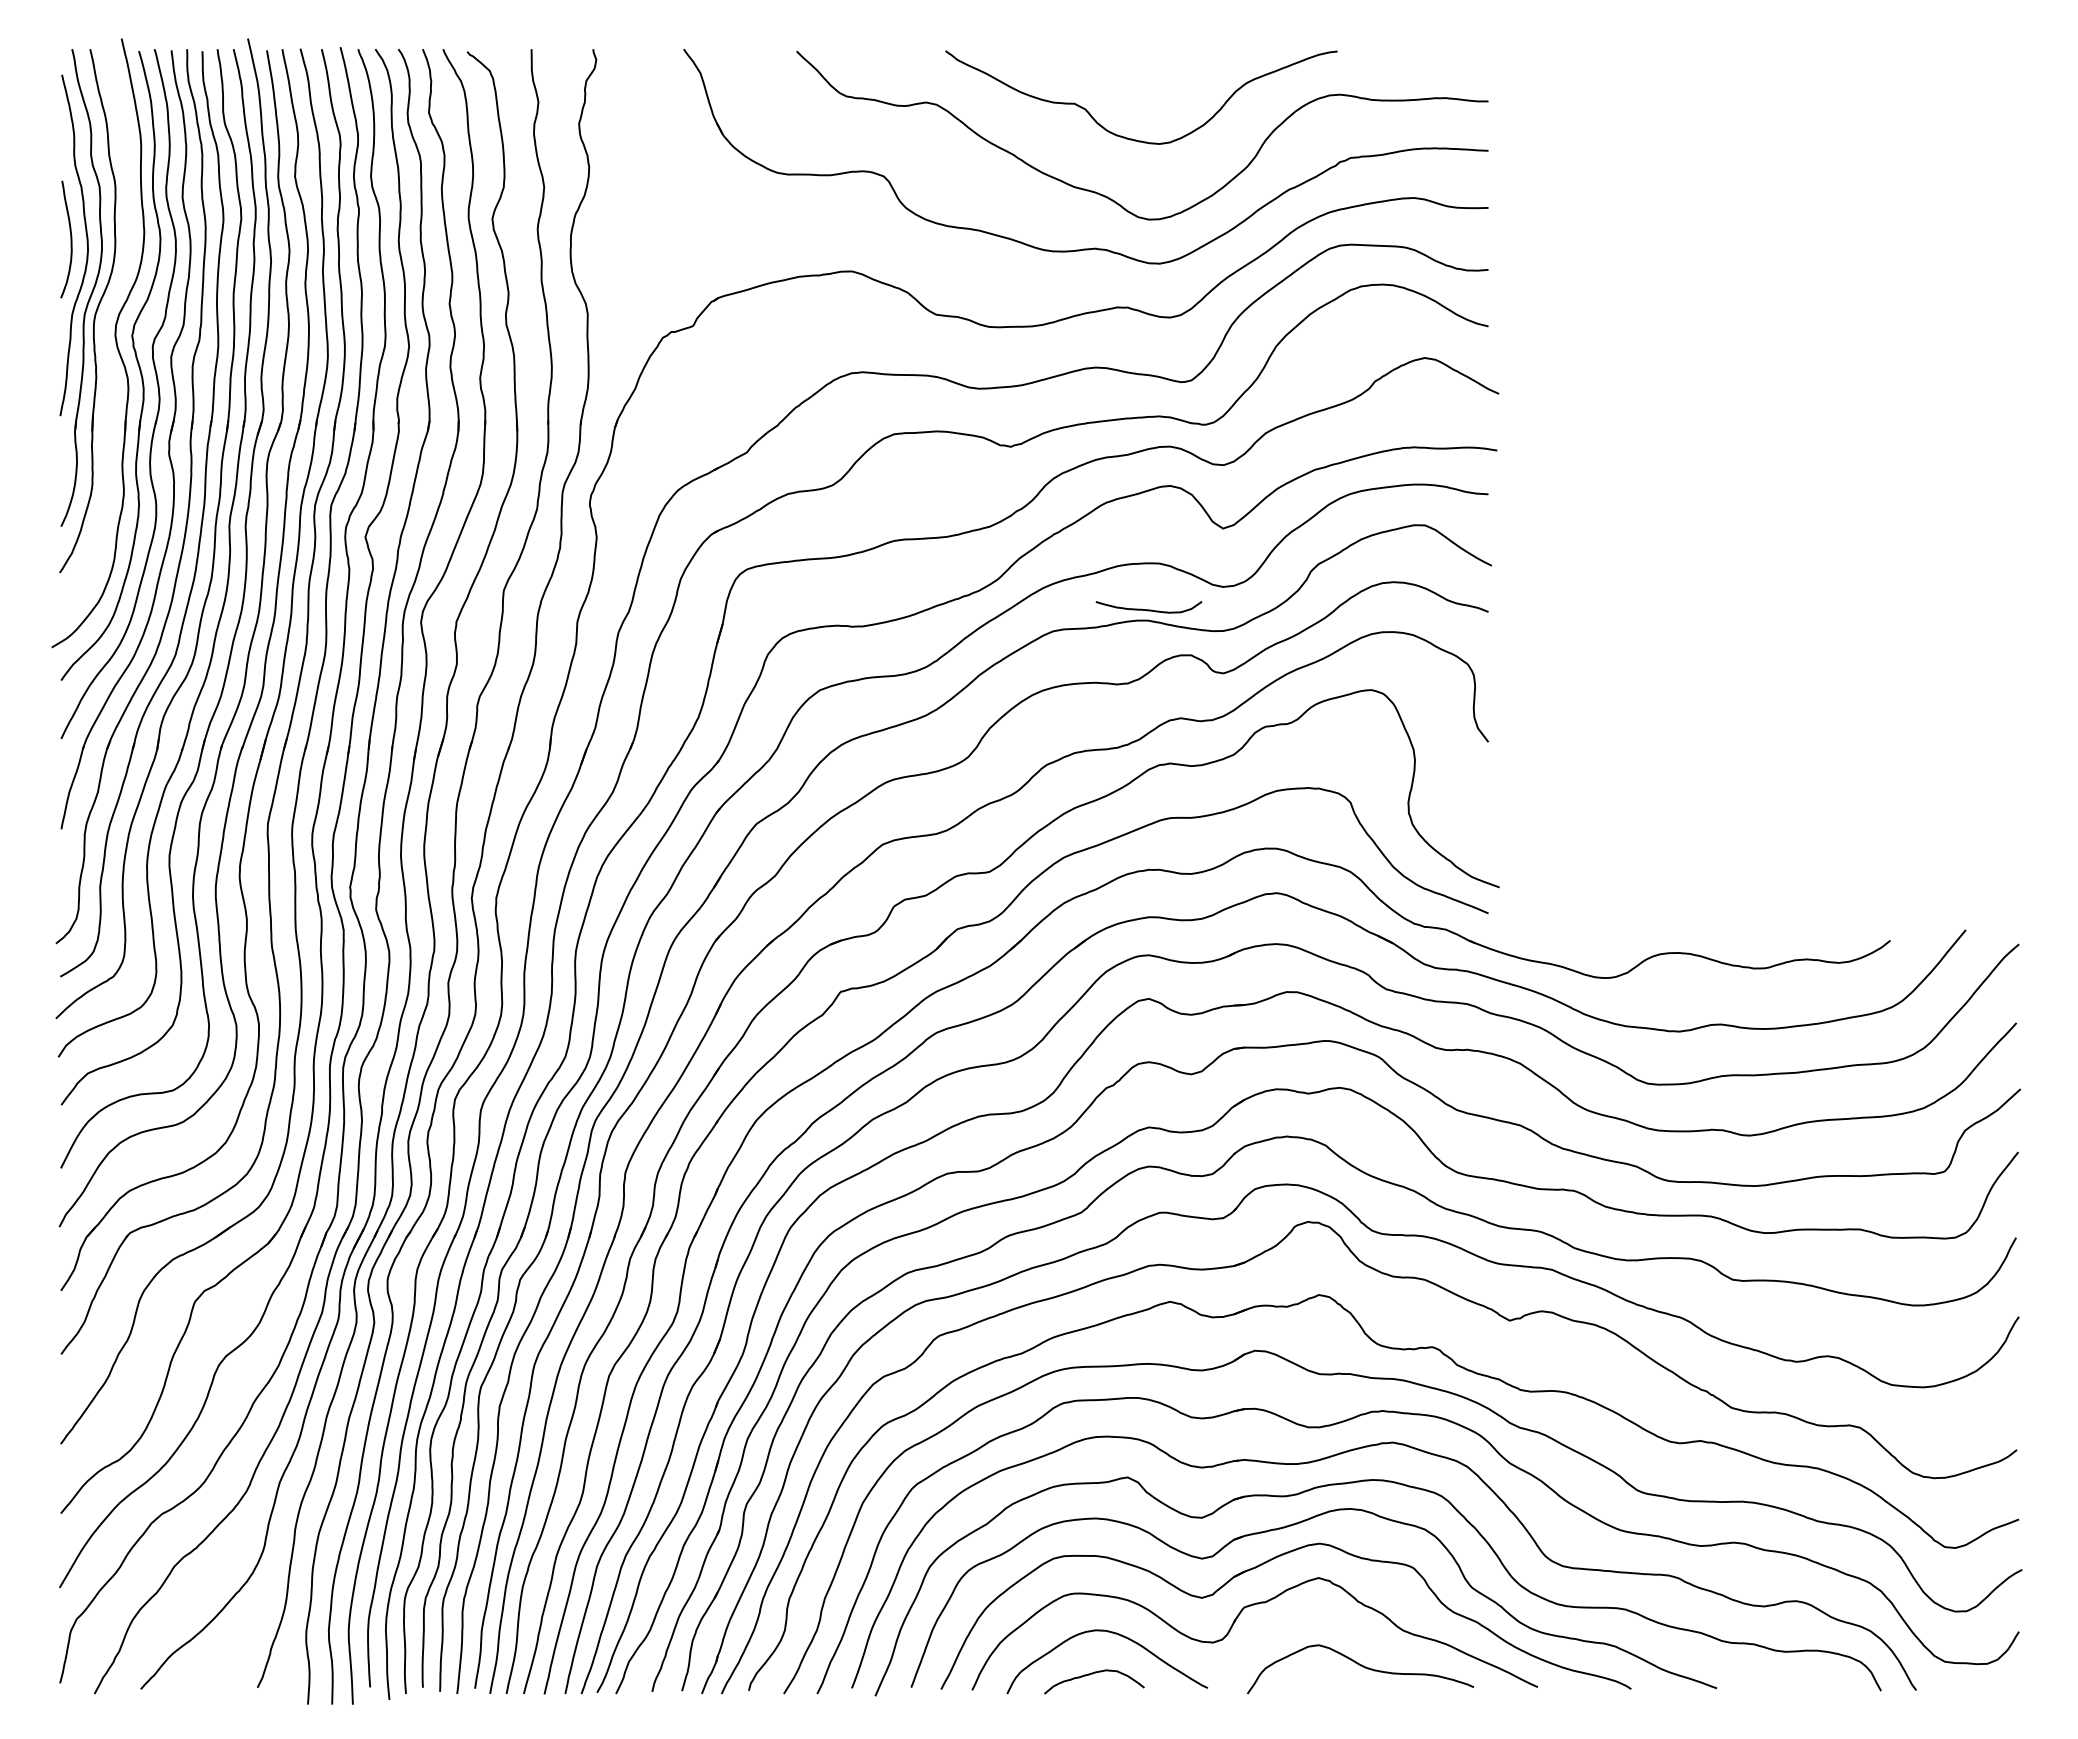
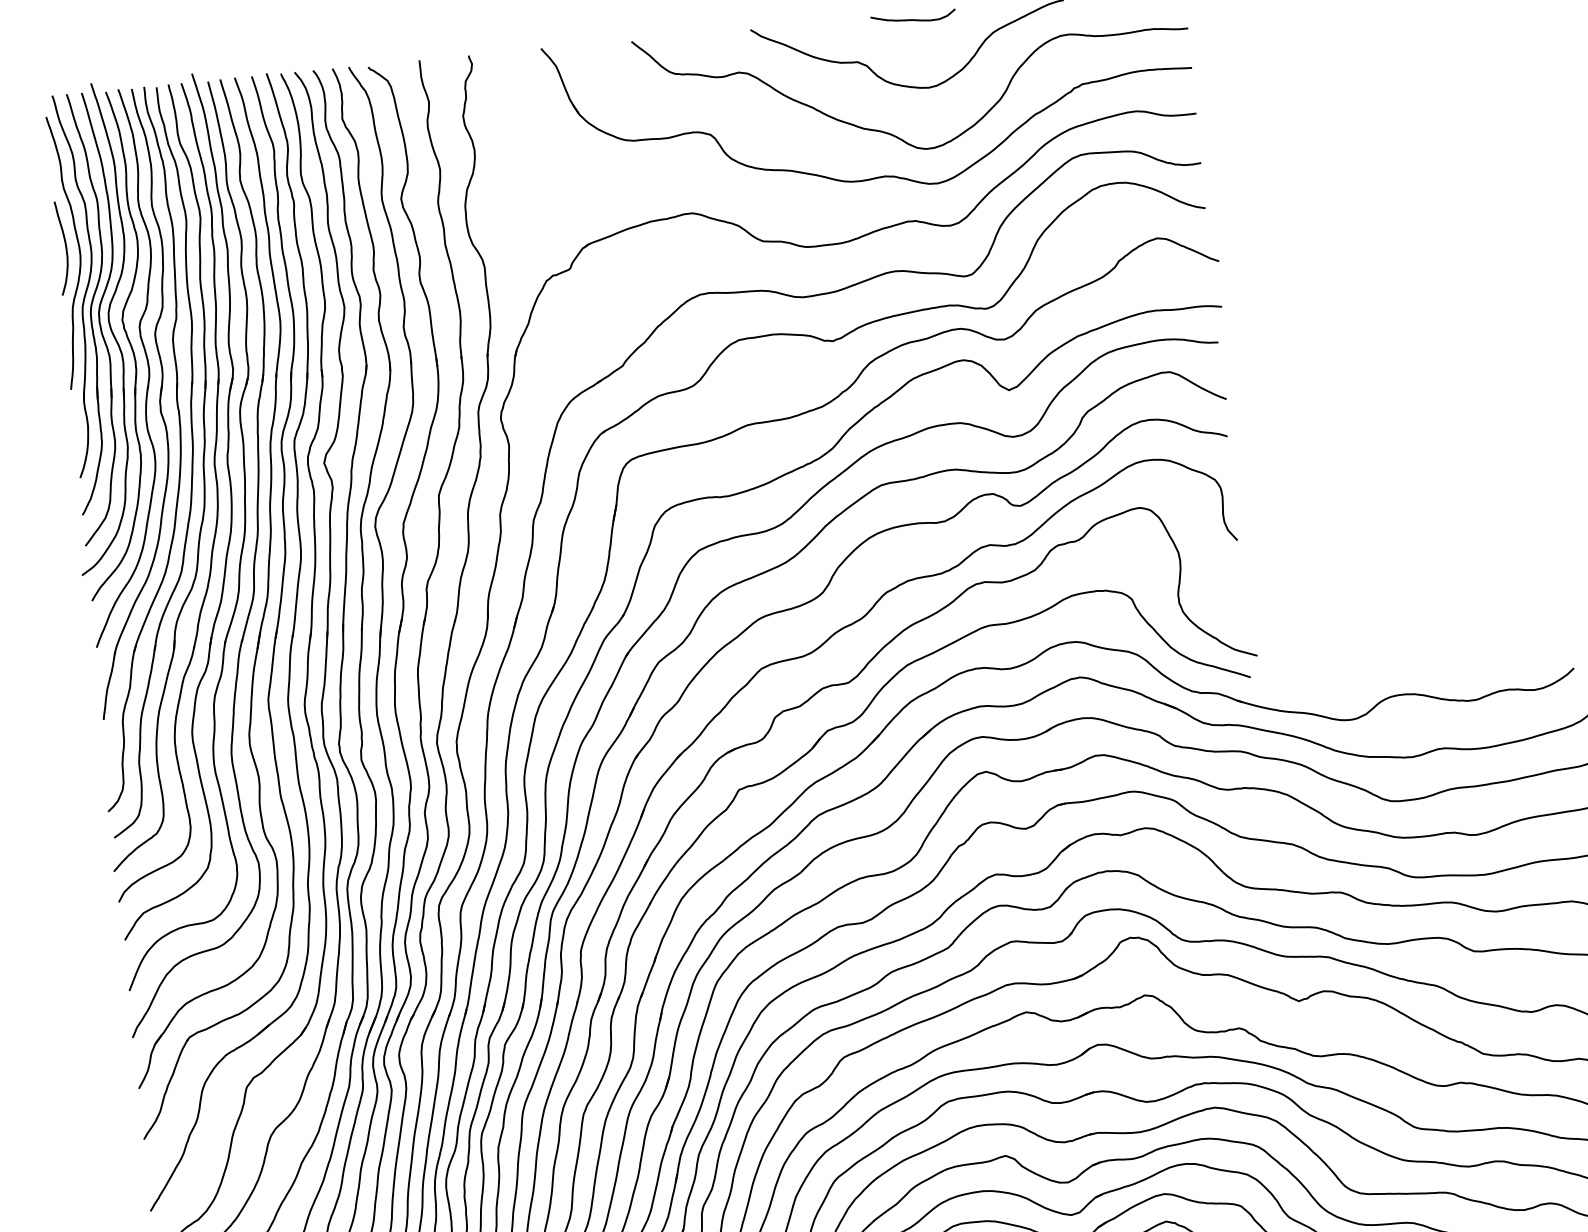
part: (102, 333) -> (98, 320), added
curve: (1148, 609) -> (913, 19), moved

